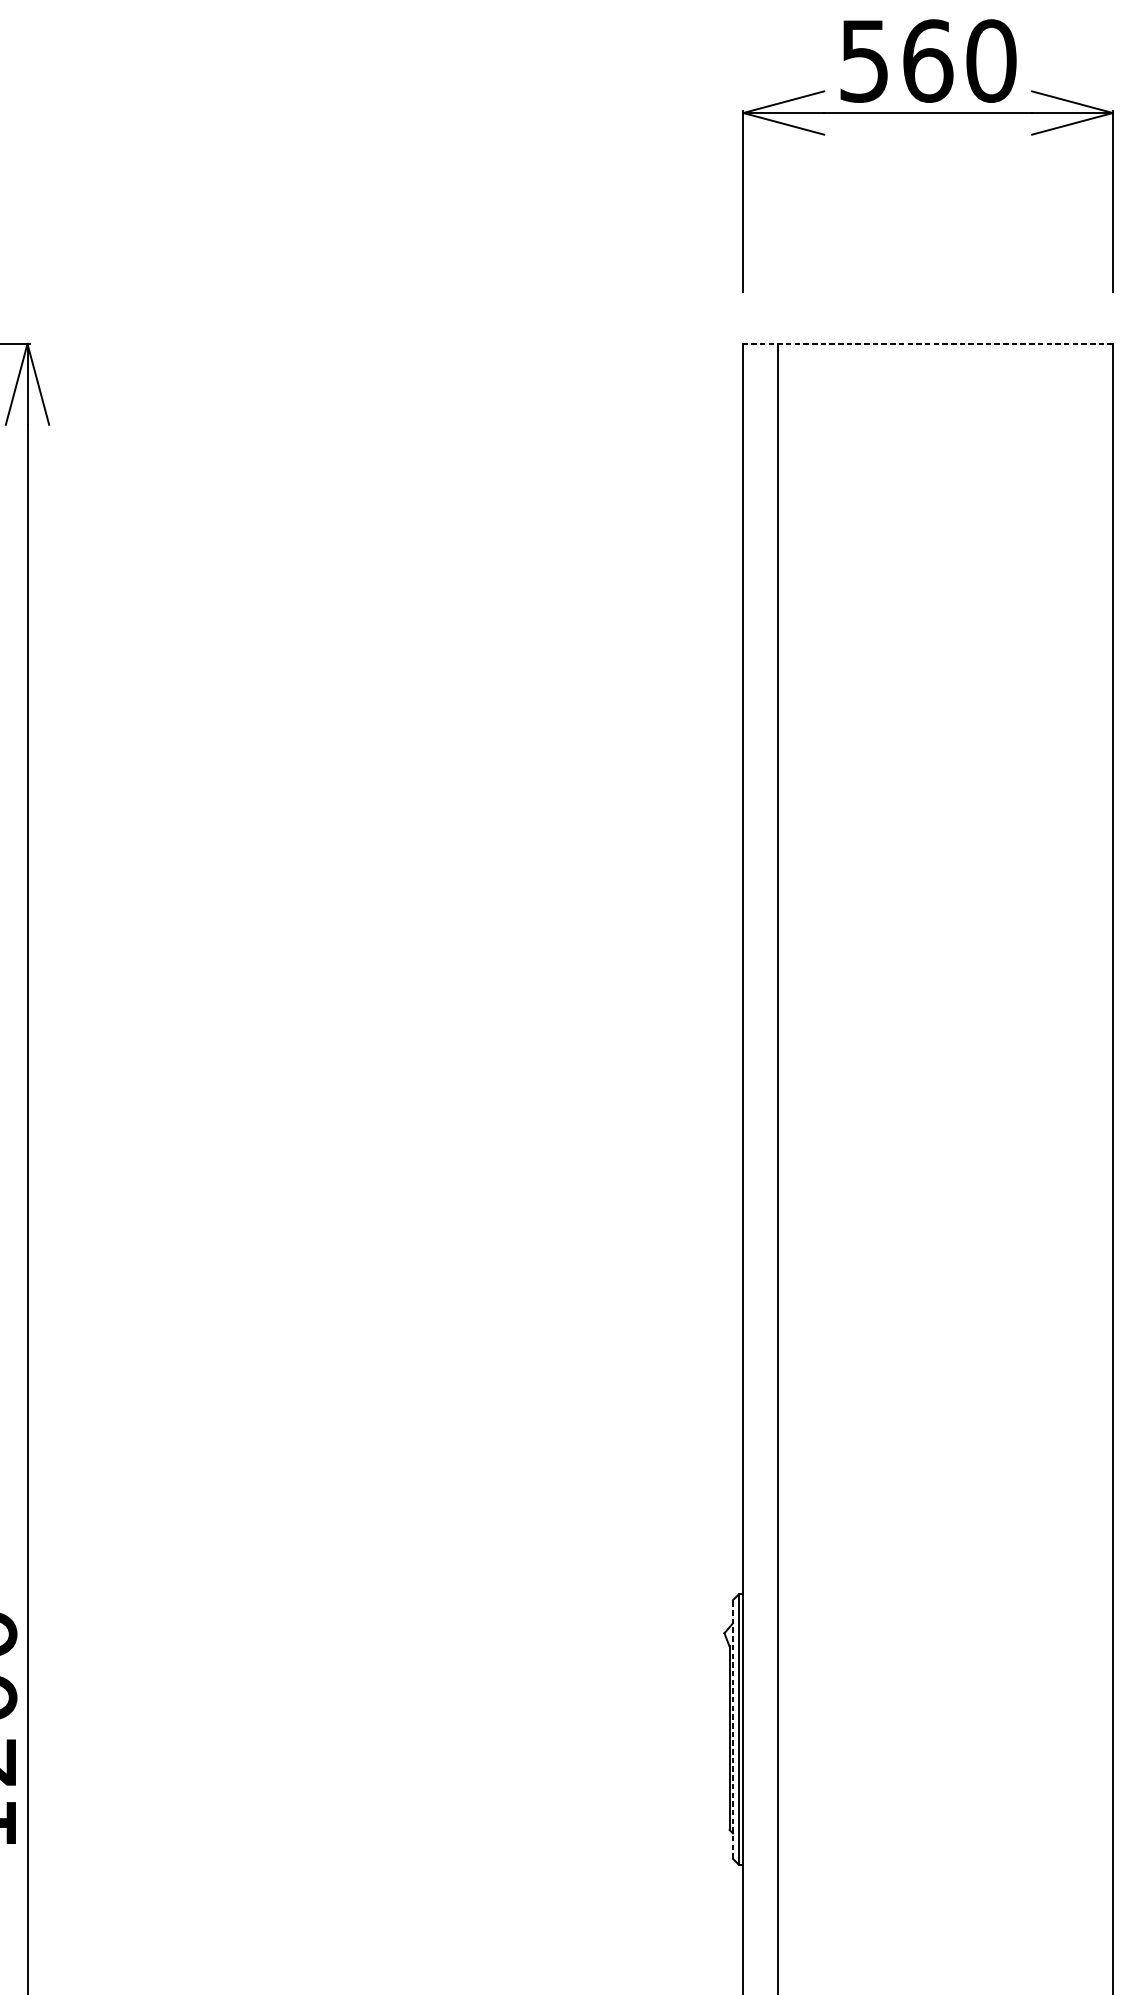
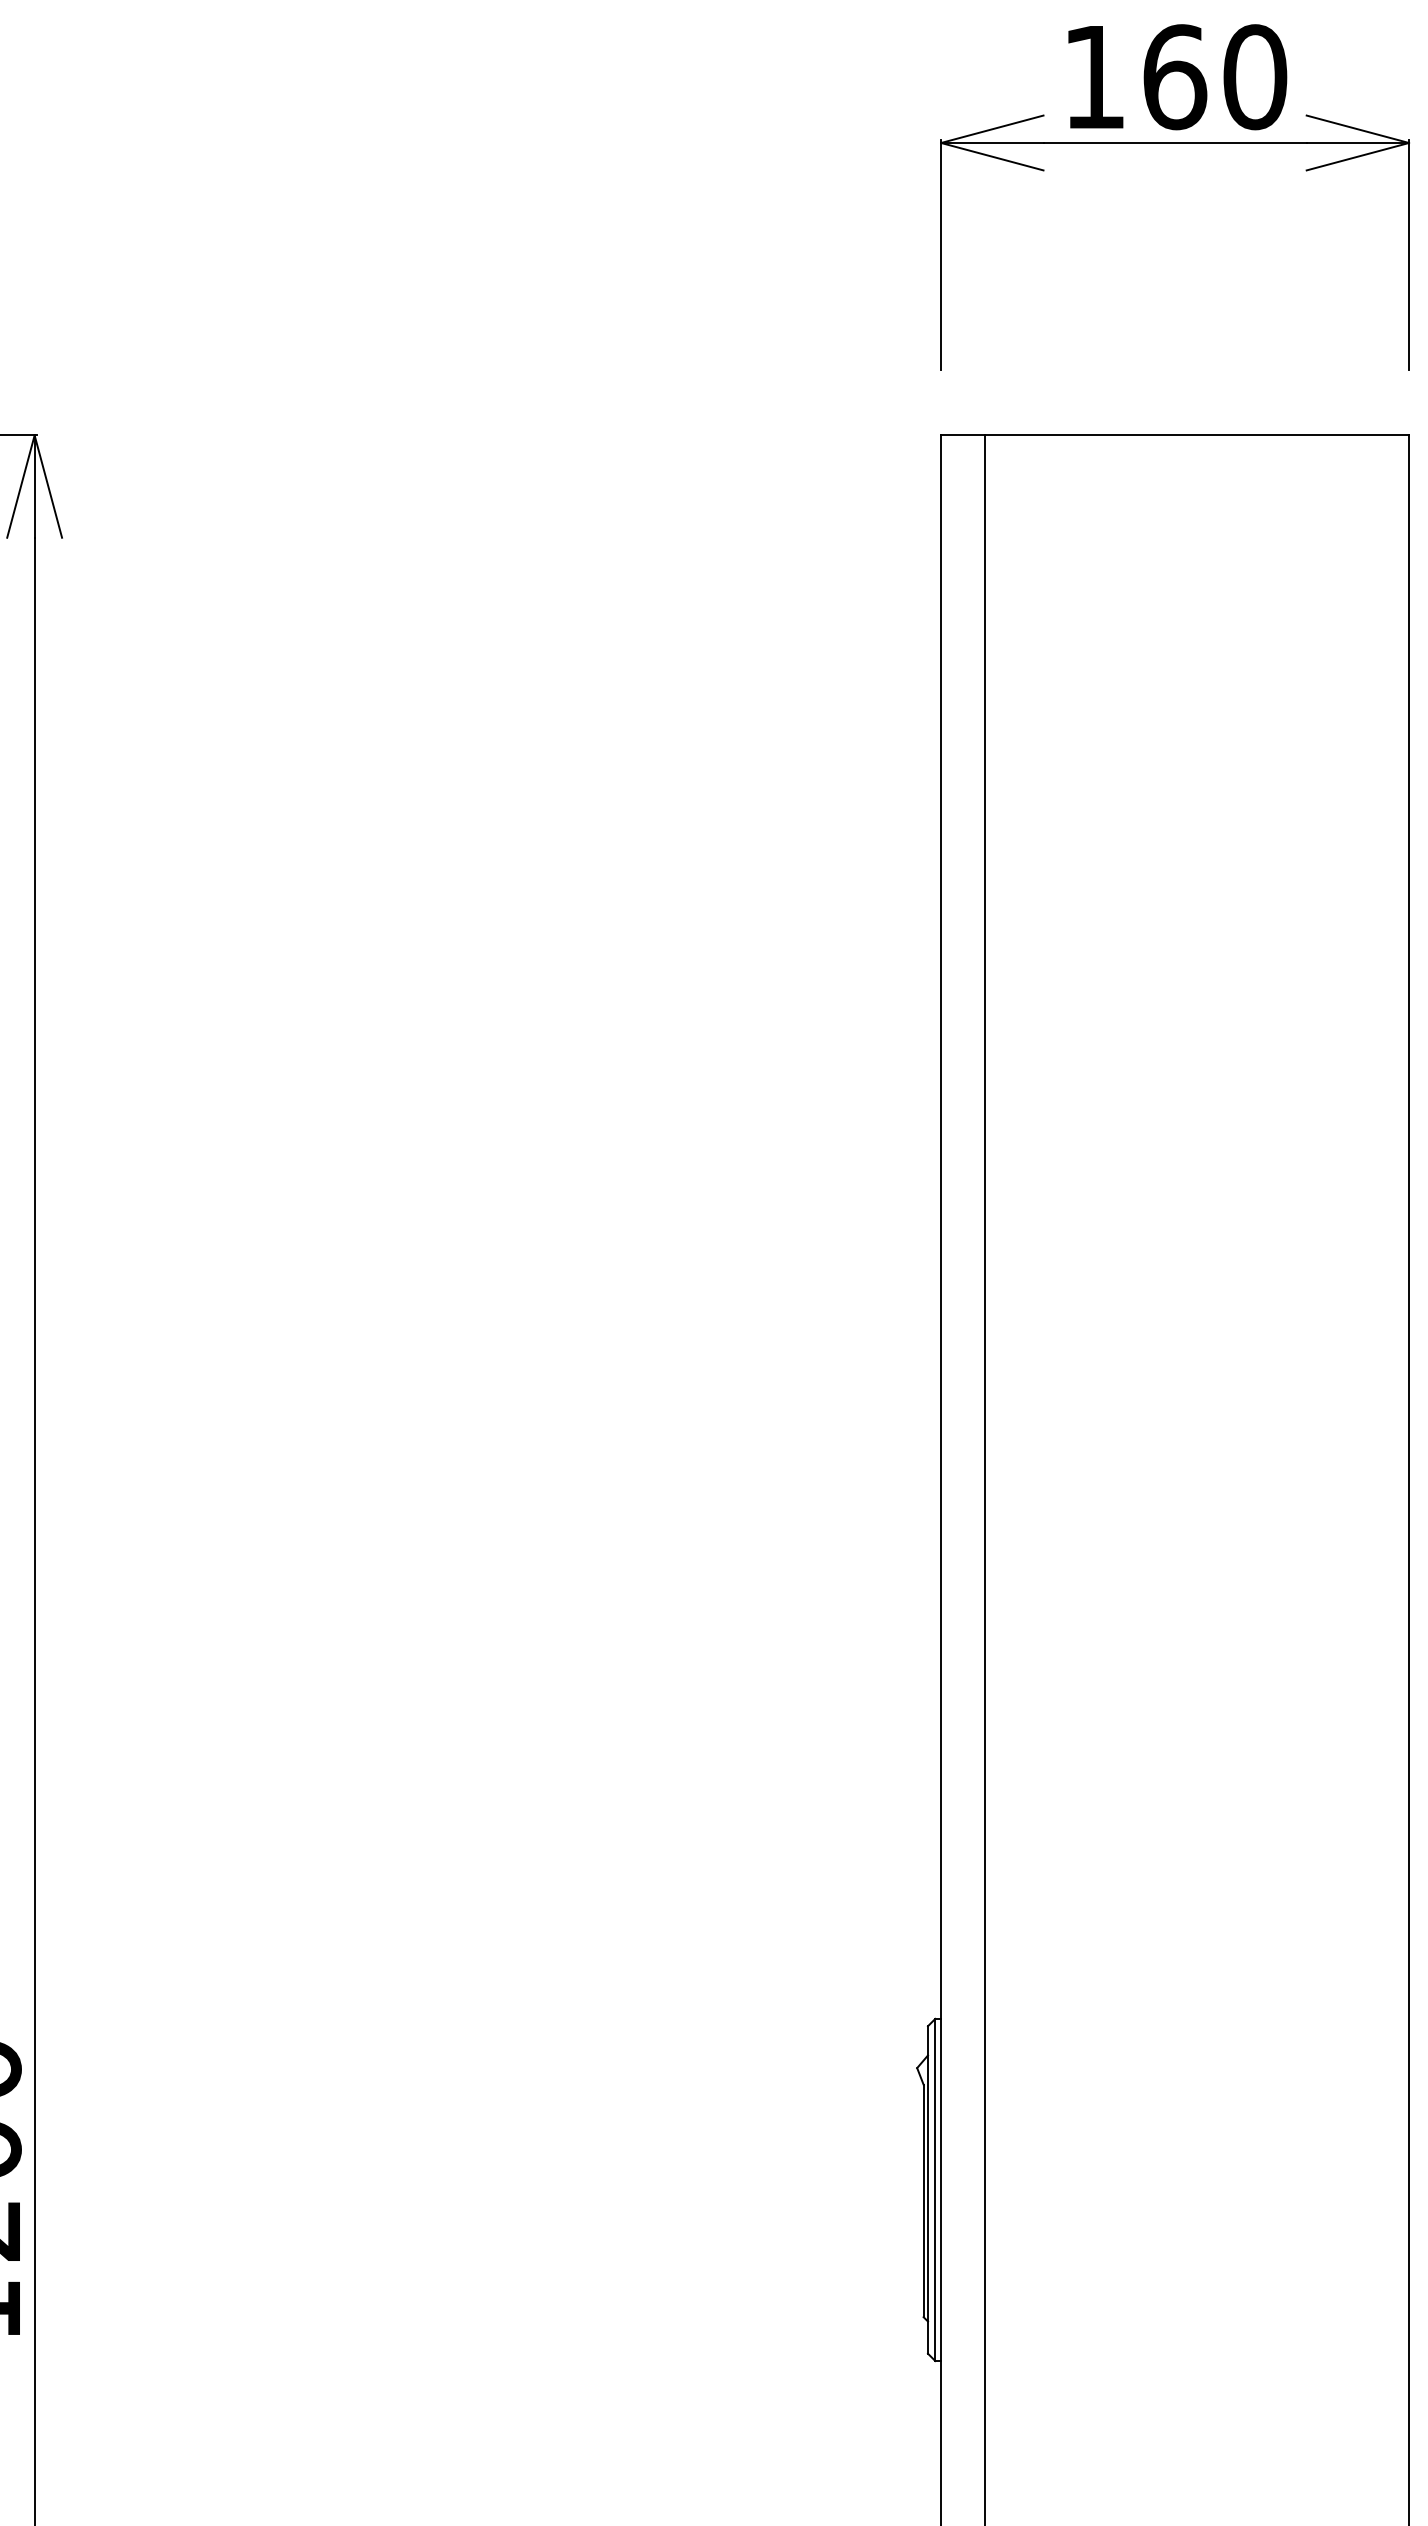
text: (863, 62) -> (1093, 78), 560 -> 160
line: (928, 344) -> (1175, 435), dashed -> solid
line: (733, 1729) -> (928, 2189), dashed -> solid

